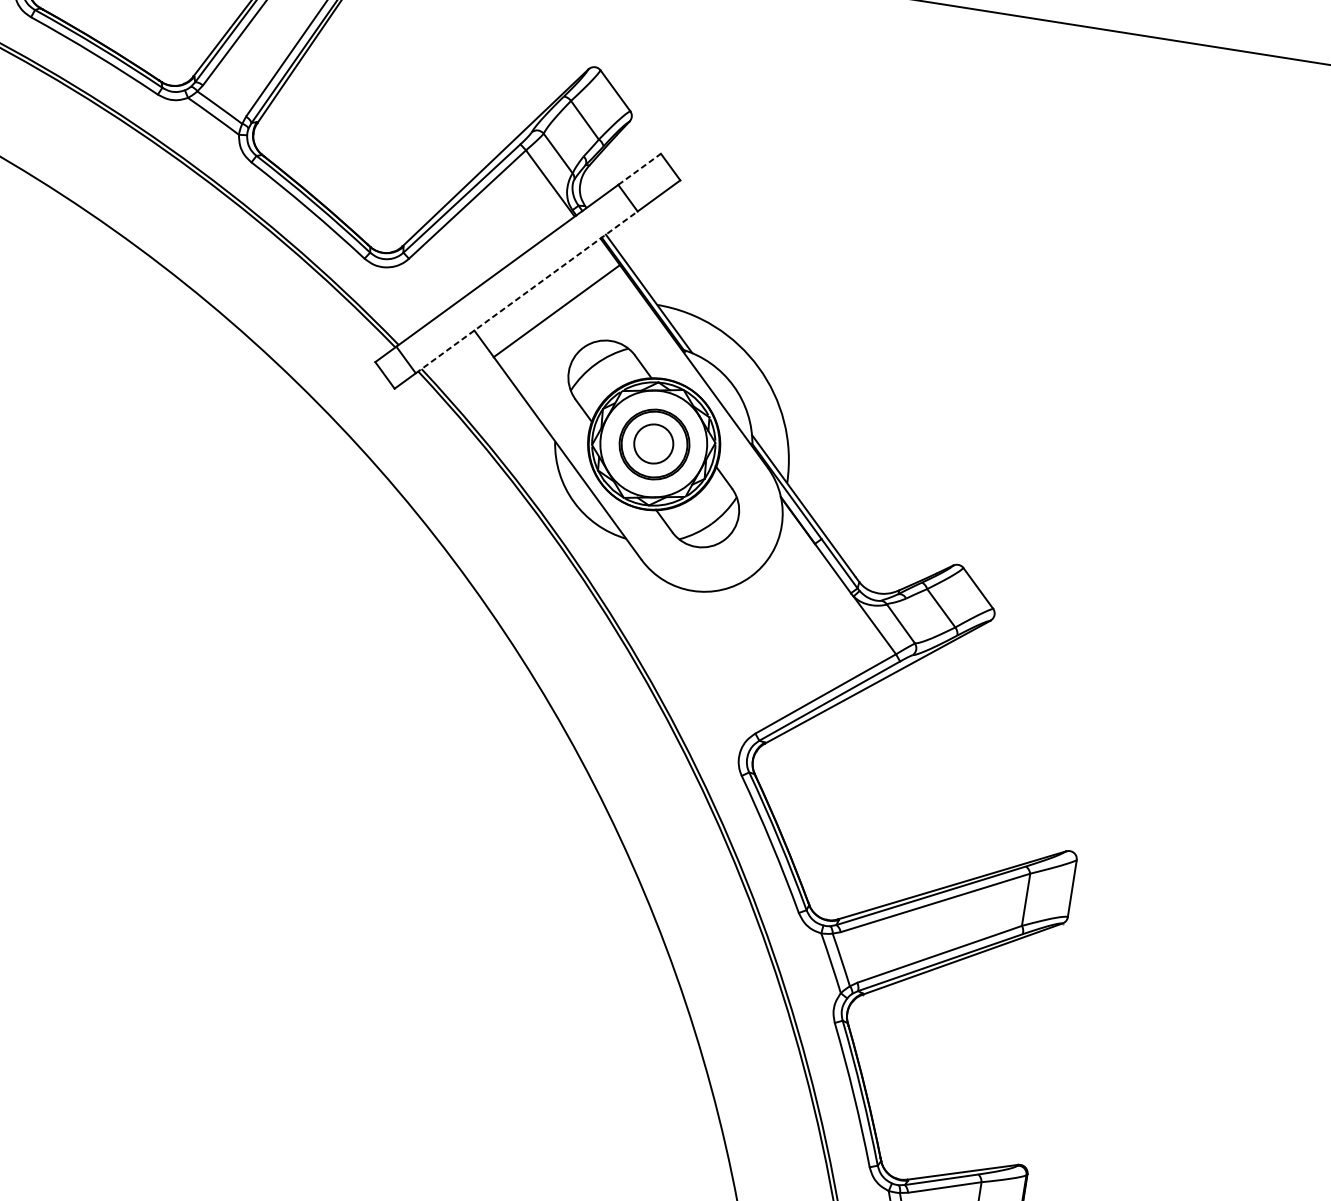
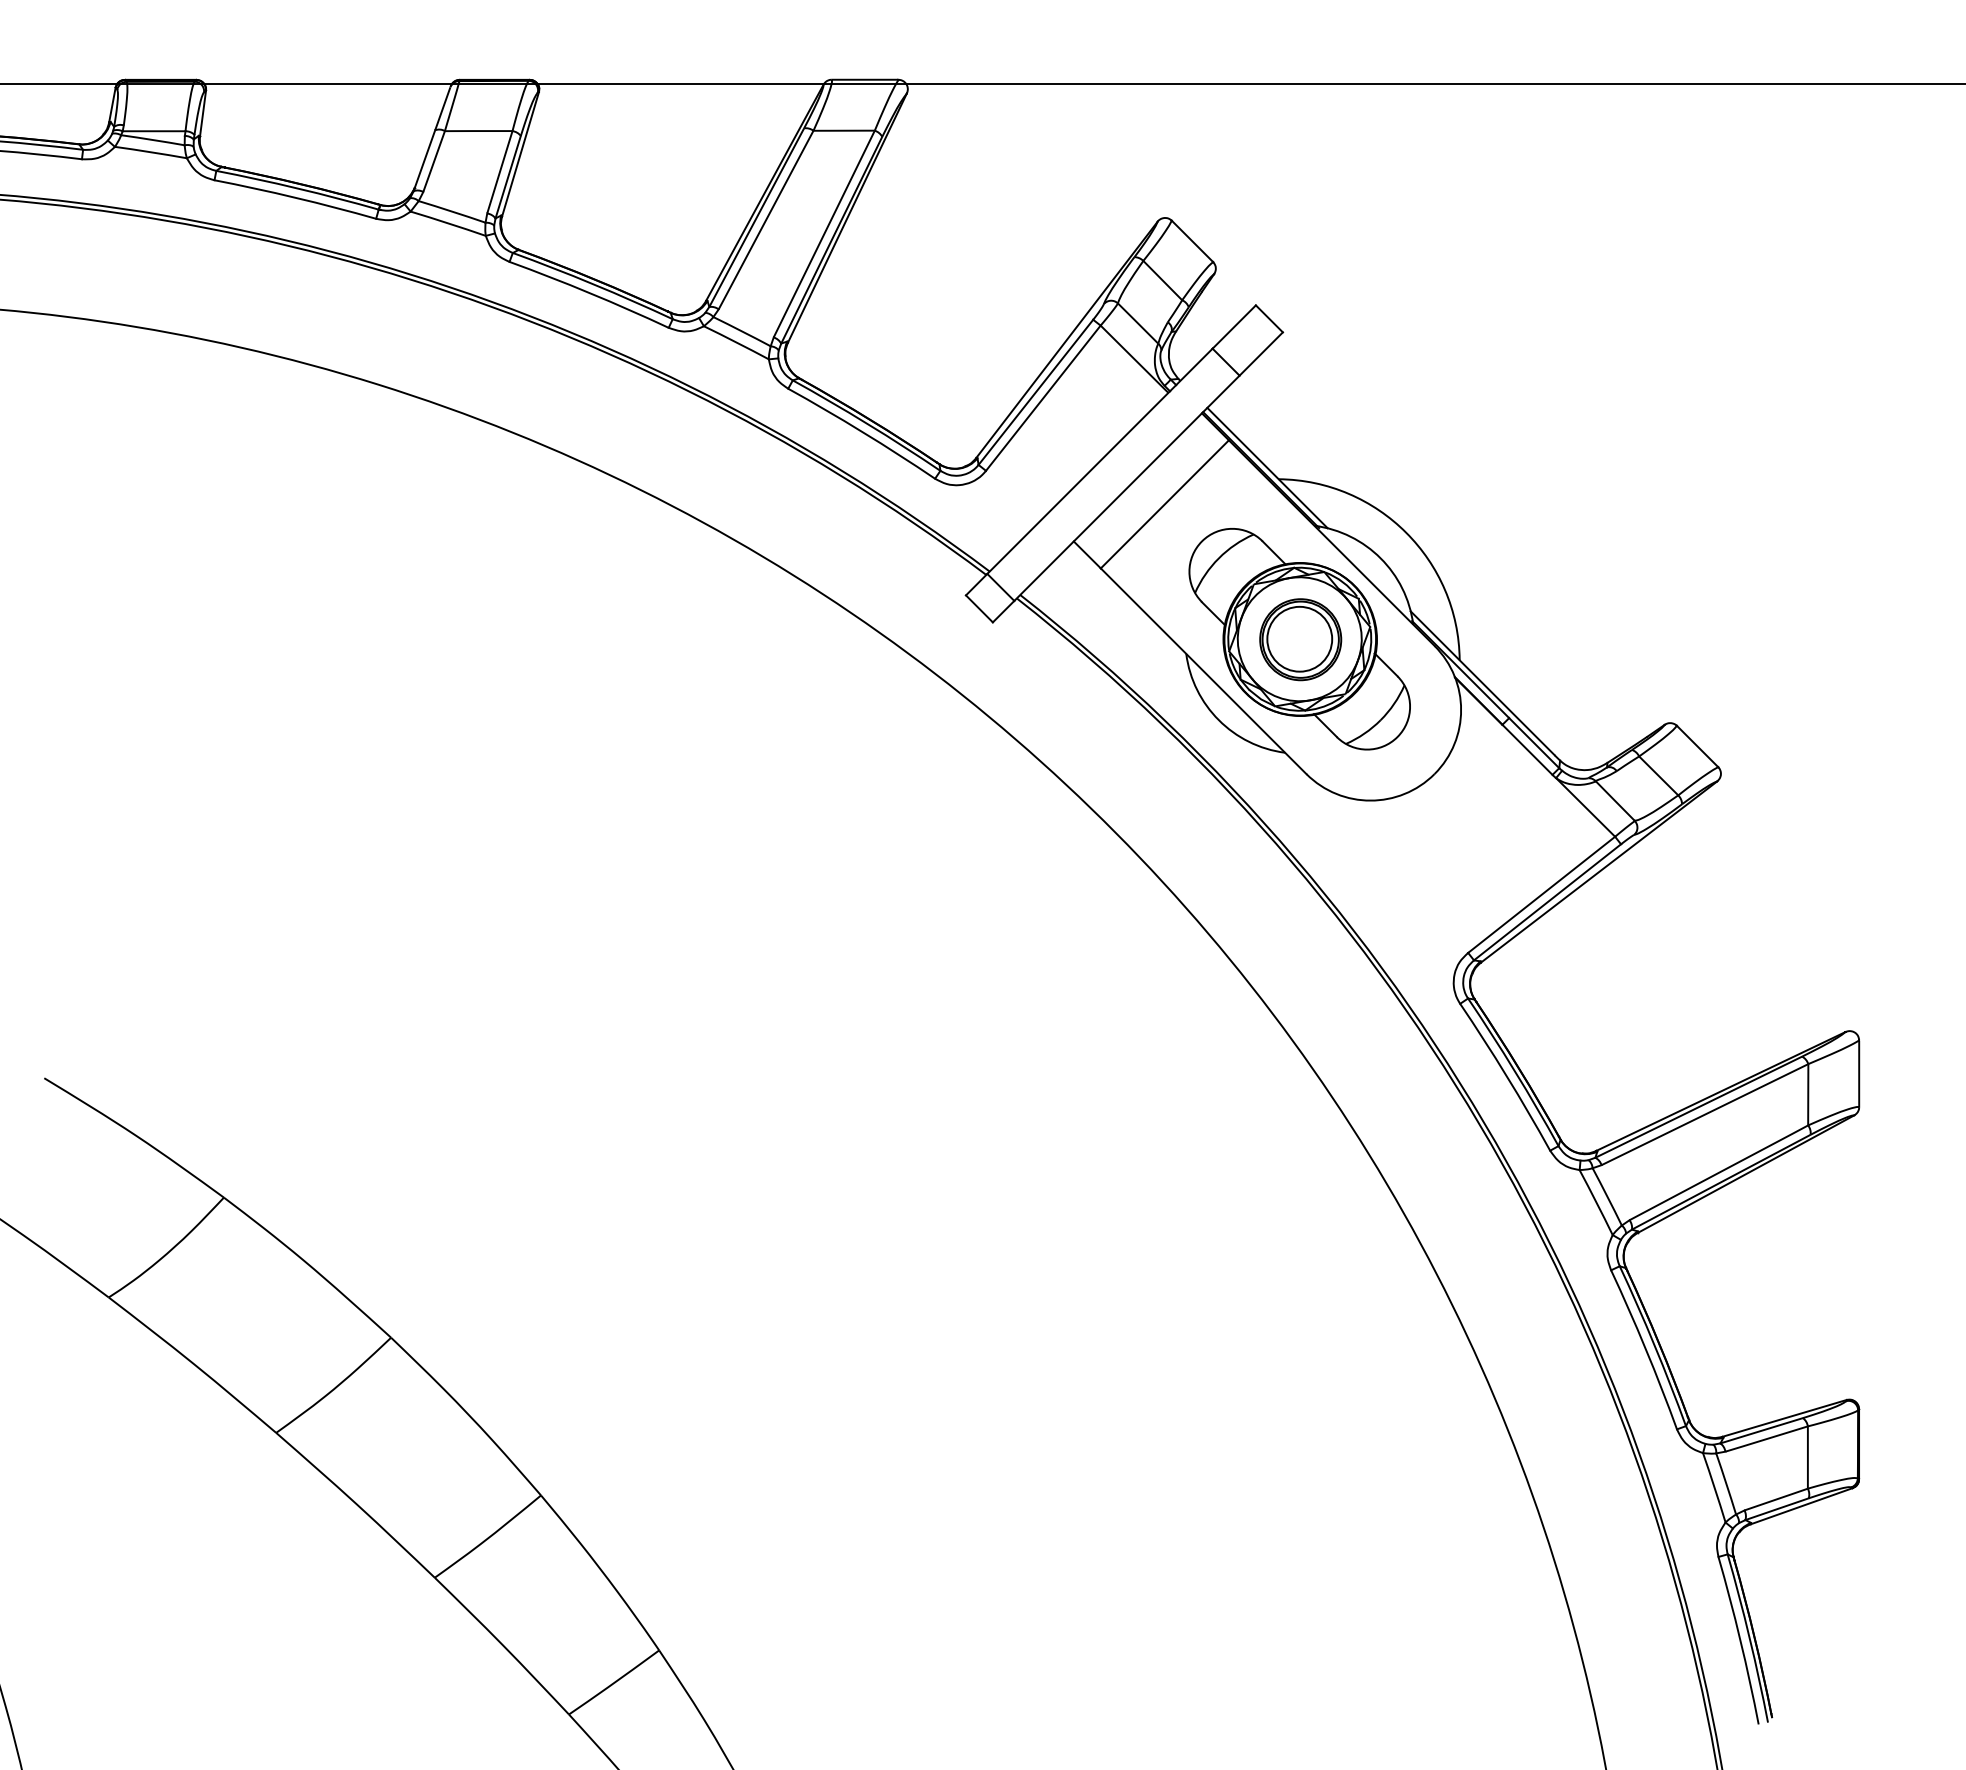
line: (639, 169) -> (1234, 327), dashed -> solid
line: (527, 291) -> (1127, 487), dashed -> solid
circle: (653, 443) -> (1299, 638), size x1.43

